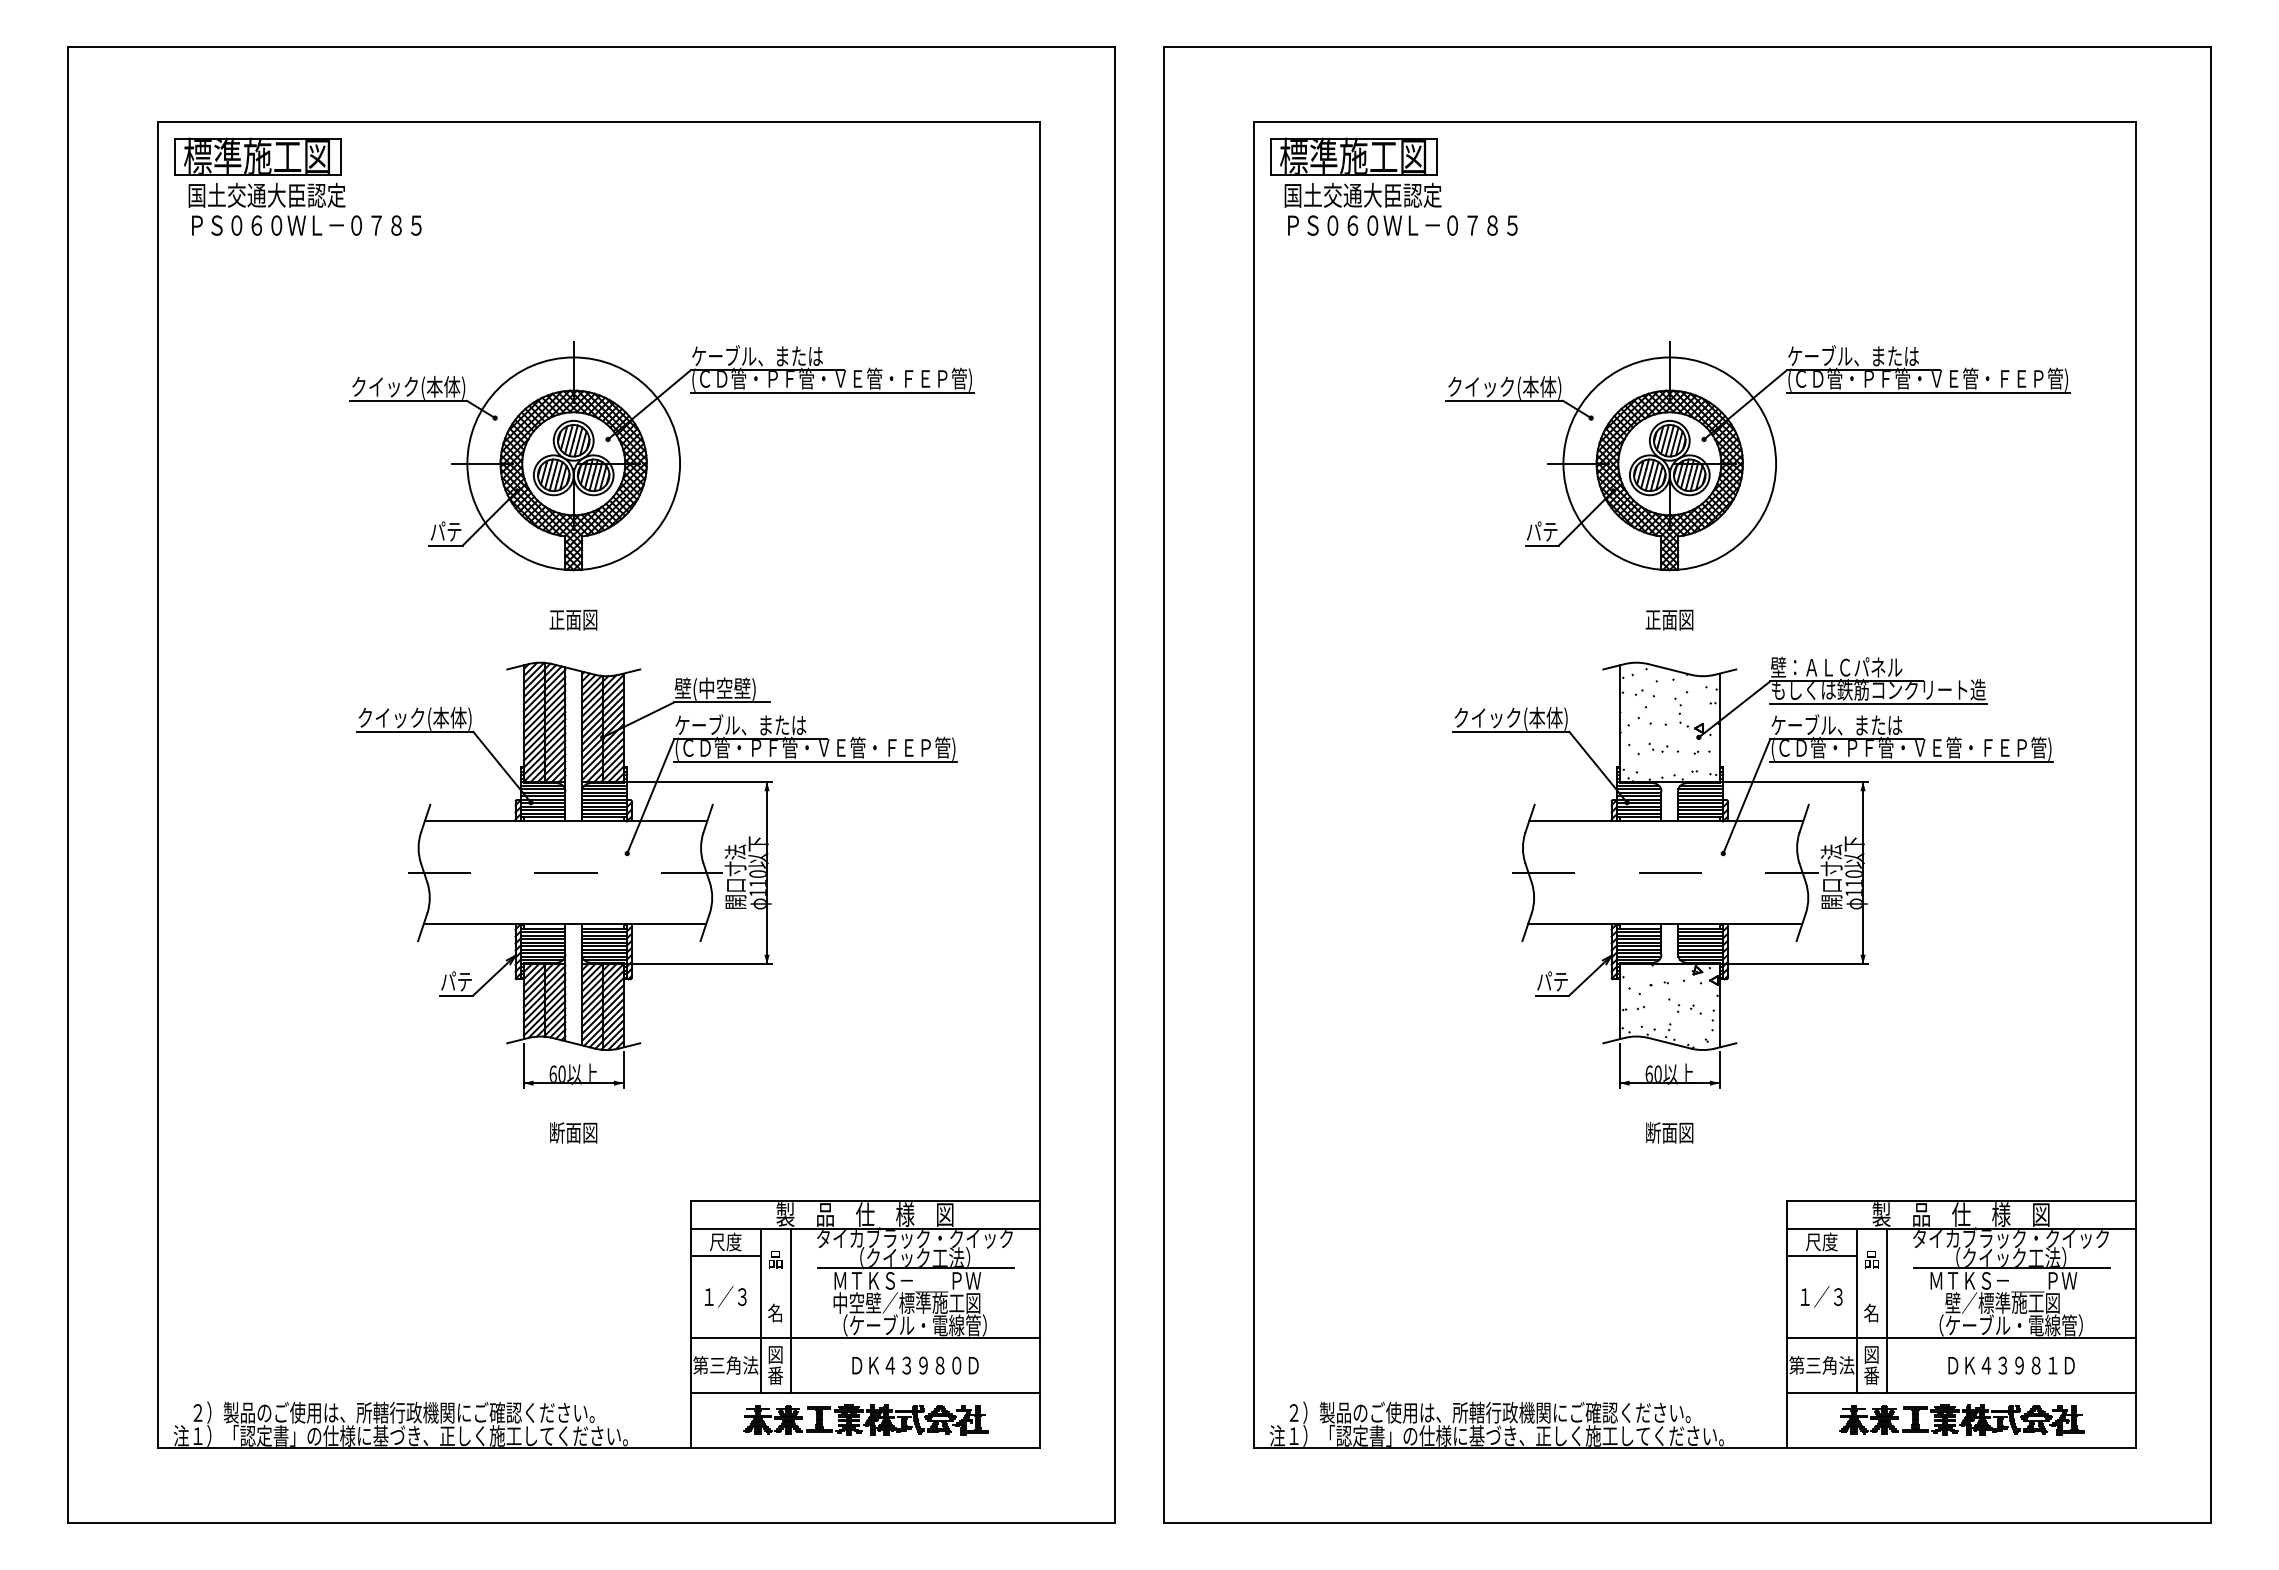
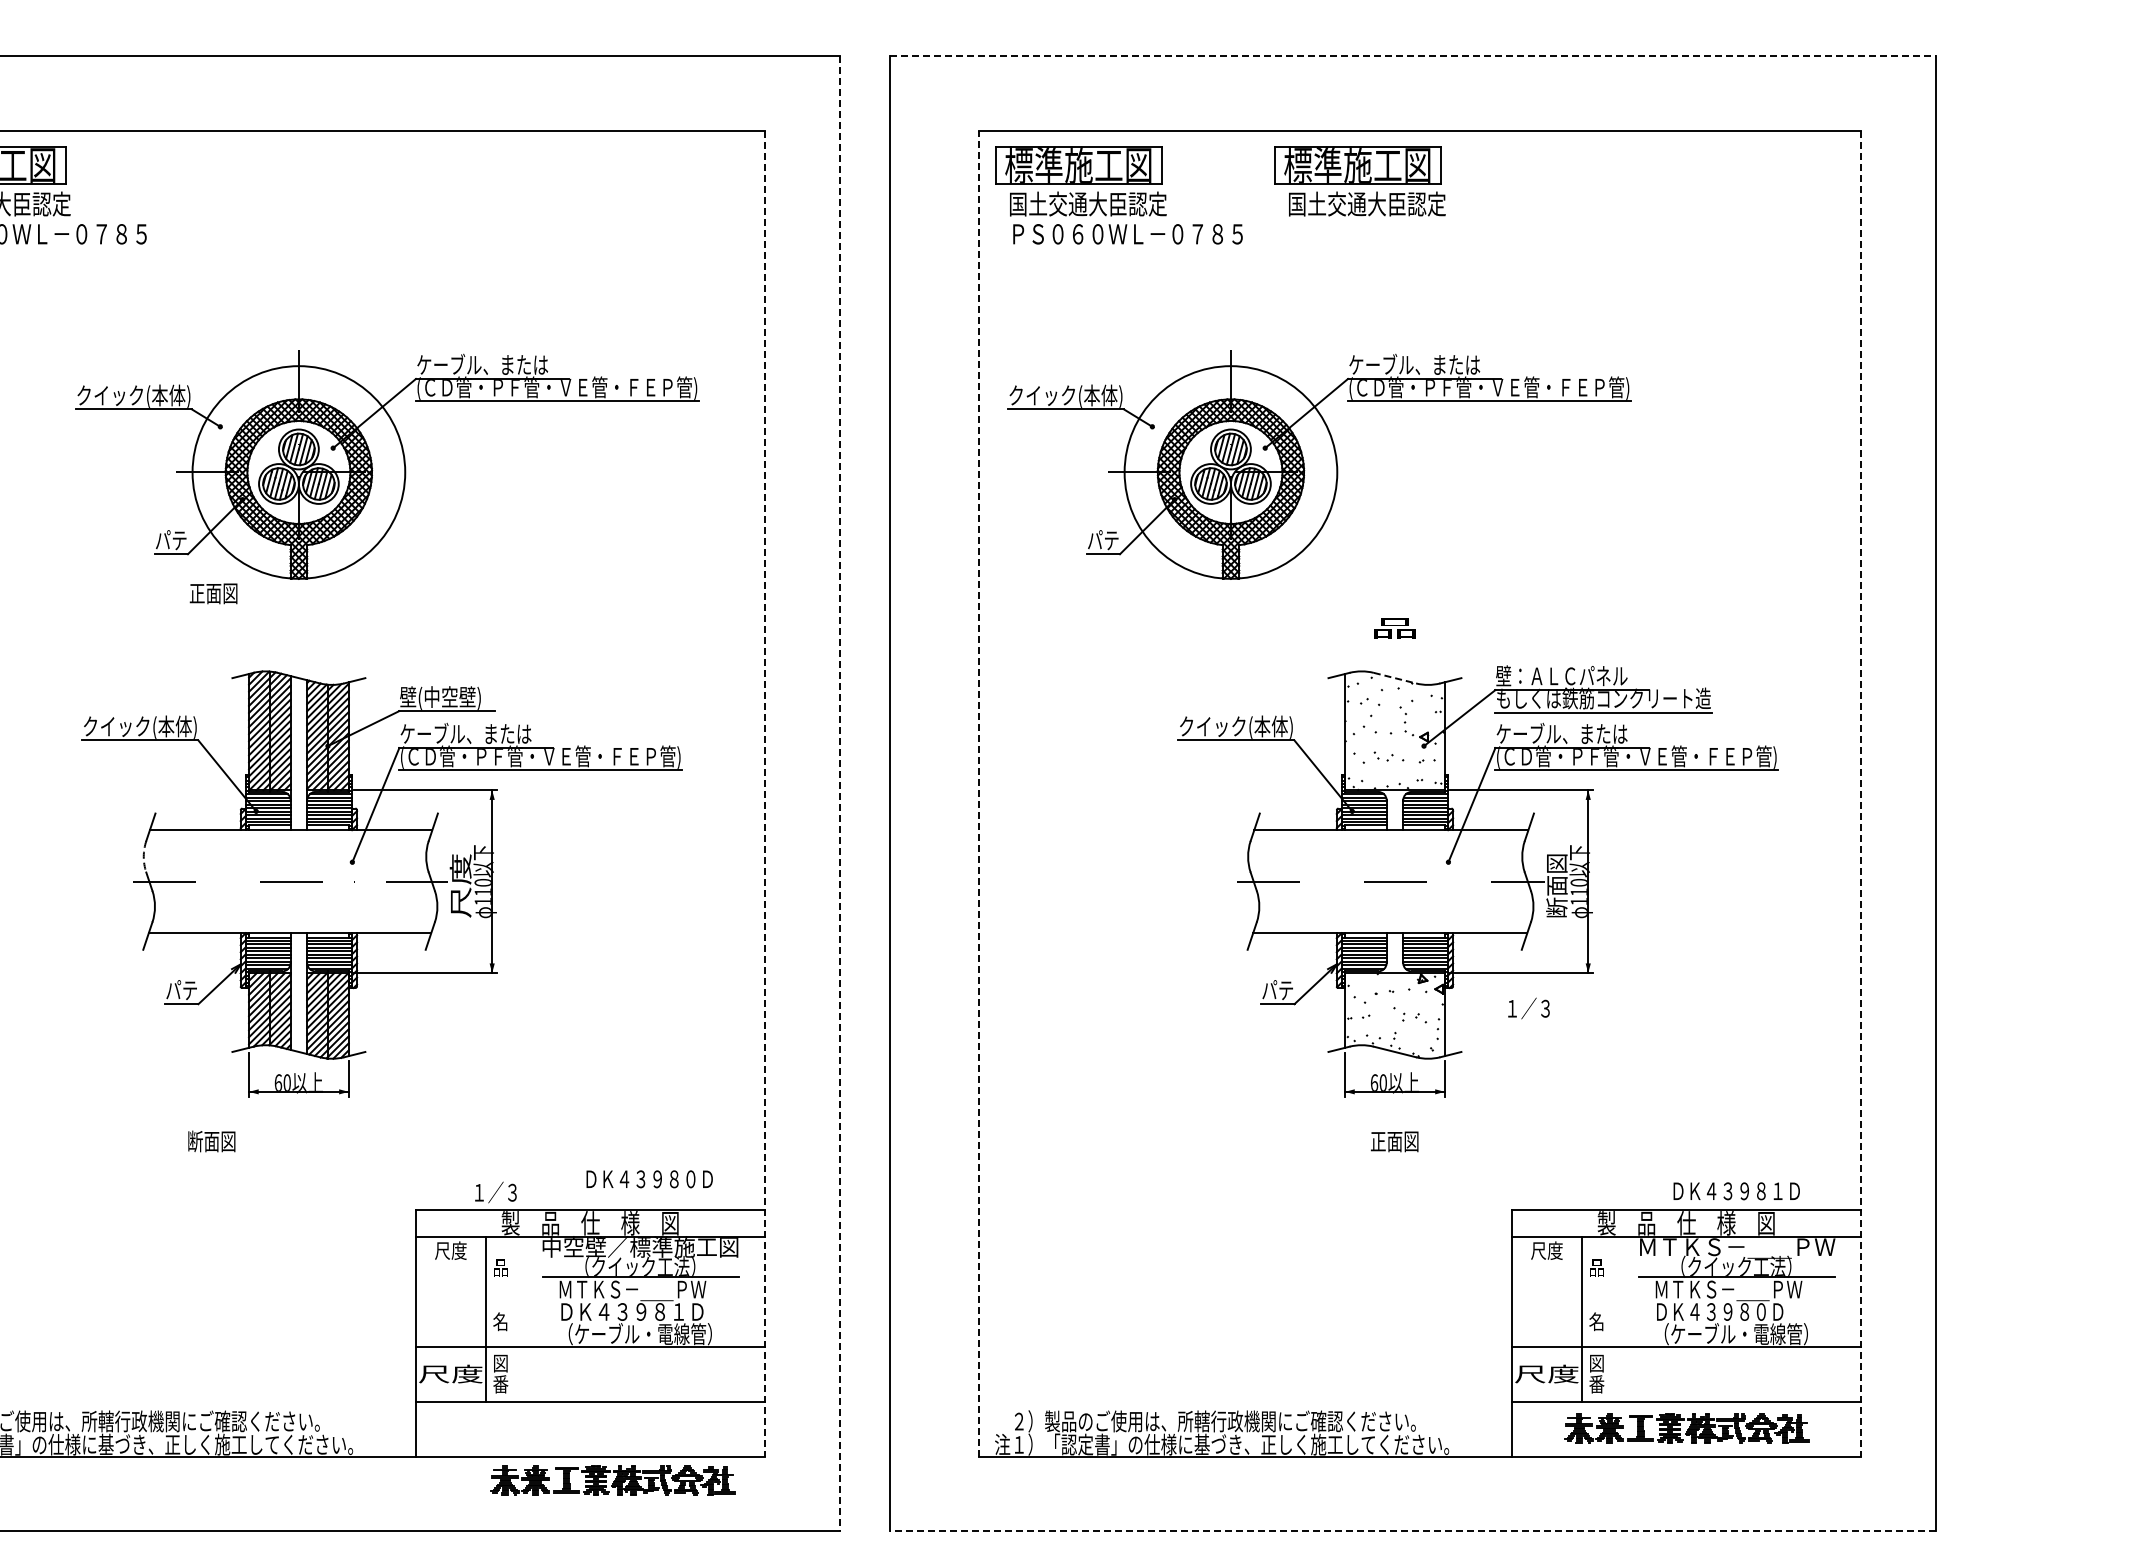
line: (1688, 47) -> (1413, 56), solid -> dashed
part: (1634, 172) -> (1359, 181), added
part: (1757, 456) -> (1318, 465), moved
text: (573, 619) -> (213, 593), moved
text: (1669, 619) -> (1394, 628), 正面図 -> 品
line: (1669, 669) -> (1394, 678), solid -> dashed
line: (1039, 784) -> (764, 793), solid -> dashed
line: (1114, 784) -> (839, 793), solid -> dashed
line: (1254, 784) -> (979, 793), solid -> dashed
line: (2135, 784) -> (1860, 793), solid -> dashed
arc: (418, 848) -> (143, 857), solid -> dashed
text: (735, 876) -> (460, 885), 開口寸法 -> 尺度
text: (1831, 876) -> (1556, 885), 開口寸法 -> 断面図
text: (573, 1132) -> (211, 1141), moved
text: (1652, 1132) -> (1377, 1141), 断面図 -> 正面図
text: (915, 1238) -> (640, 1247), タイカブラック・クイック -> 中空壁／標準施工図
text: (2011, 1238) -> (1736, 1247), タイカブラック・クイック -> ＭＴＫＳ－＿＿ＰＷ
line: (725, 1256) -> (450, 1265), removed
line: (1821, 1256) -> (1546, 1265), removed
text: (725, 1296) -> (495, 1192), moved
text: (1821, 1296) -> (1528, 1008), moved
text: (906, 1302) -> (631, 1311), 中空壁／標準施工図 -> ＤＫ４３９８１Ｄ
text: (1995, 1302) -> (1720, 1311), 壁／標準施工図 -> ＤＫ４３９８０Ｄ
line: (790, 1310) -> (515, 1319), removed
line: (1886, 1310) -> (1611, 1319), removed
text: (725, 1365) -> (450, 1374), 第三角法 -> 尺度
text: (915, 1365) -> (649, 1179), moved
text: (1821, 1365) -> (1546, 1374), 第三角法 -> 尺度
text: (2011, 1365) -> (1736, 1191), moved
part: (865, 1419) -> (612, 1480), moved
line: (1687, 1522) -> (1412, 1531), solid -> dashed

